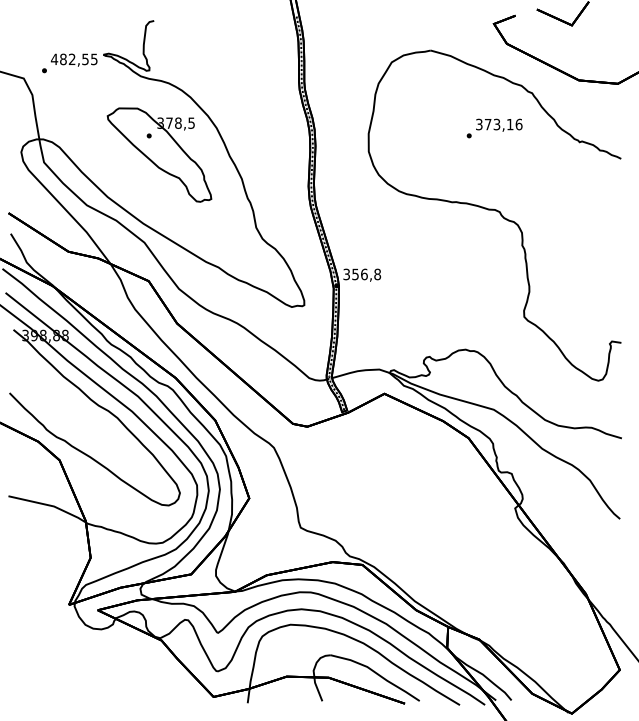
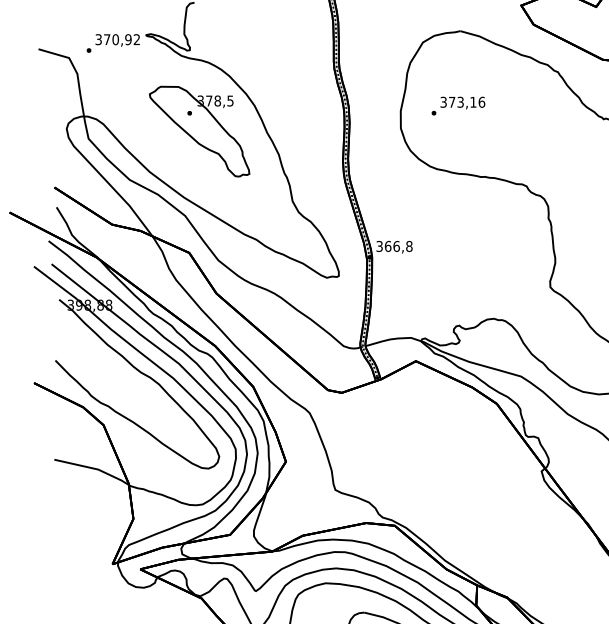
text: (73, 59) -> (116, 39), 482,55 -> 370,92
text: (494, 128) -> (458, 106), moved
text: (355, 274) -> (388, 246), 356,8 -> 366,8

